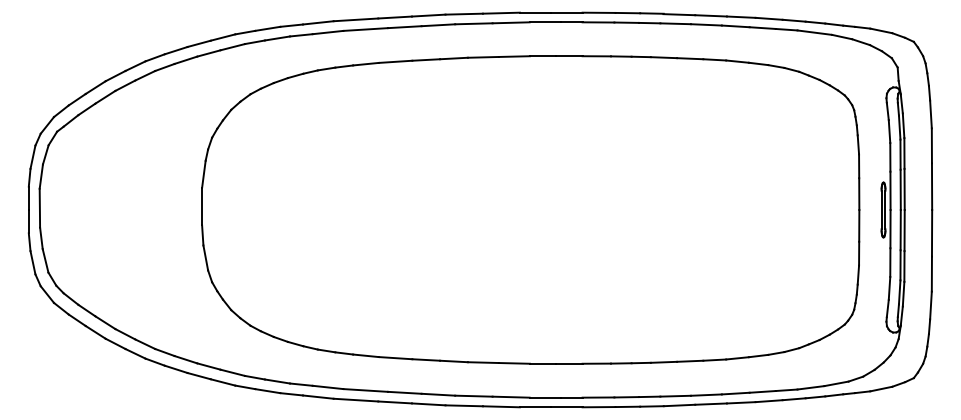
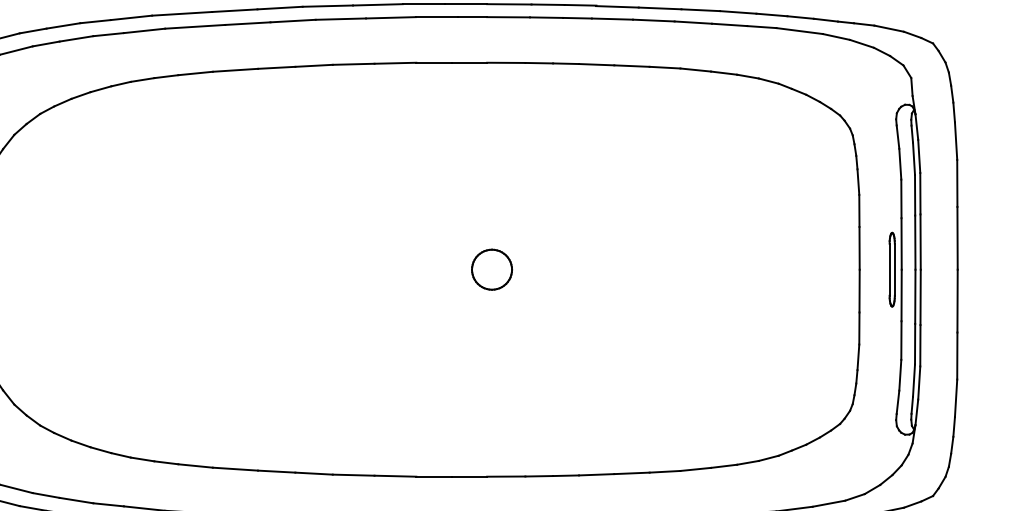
part: (586, 209) -> (492, 269), added

